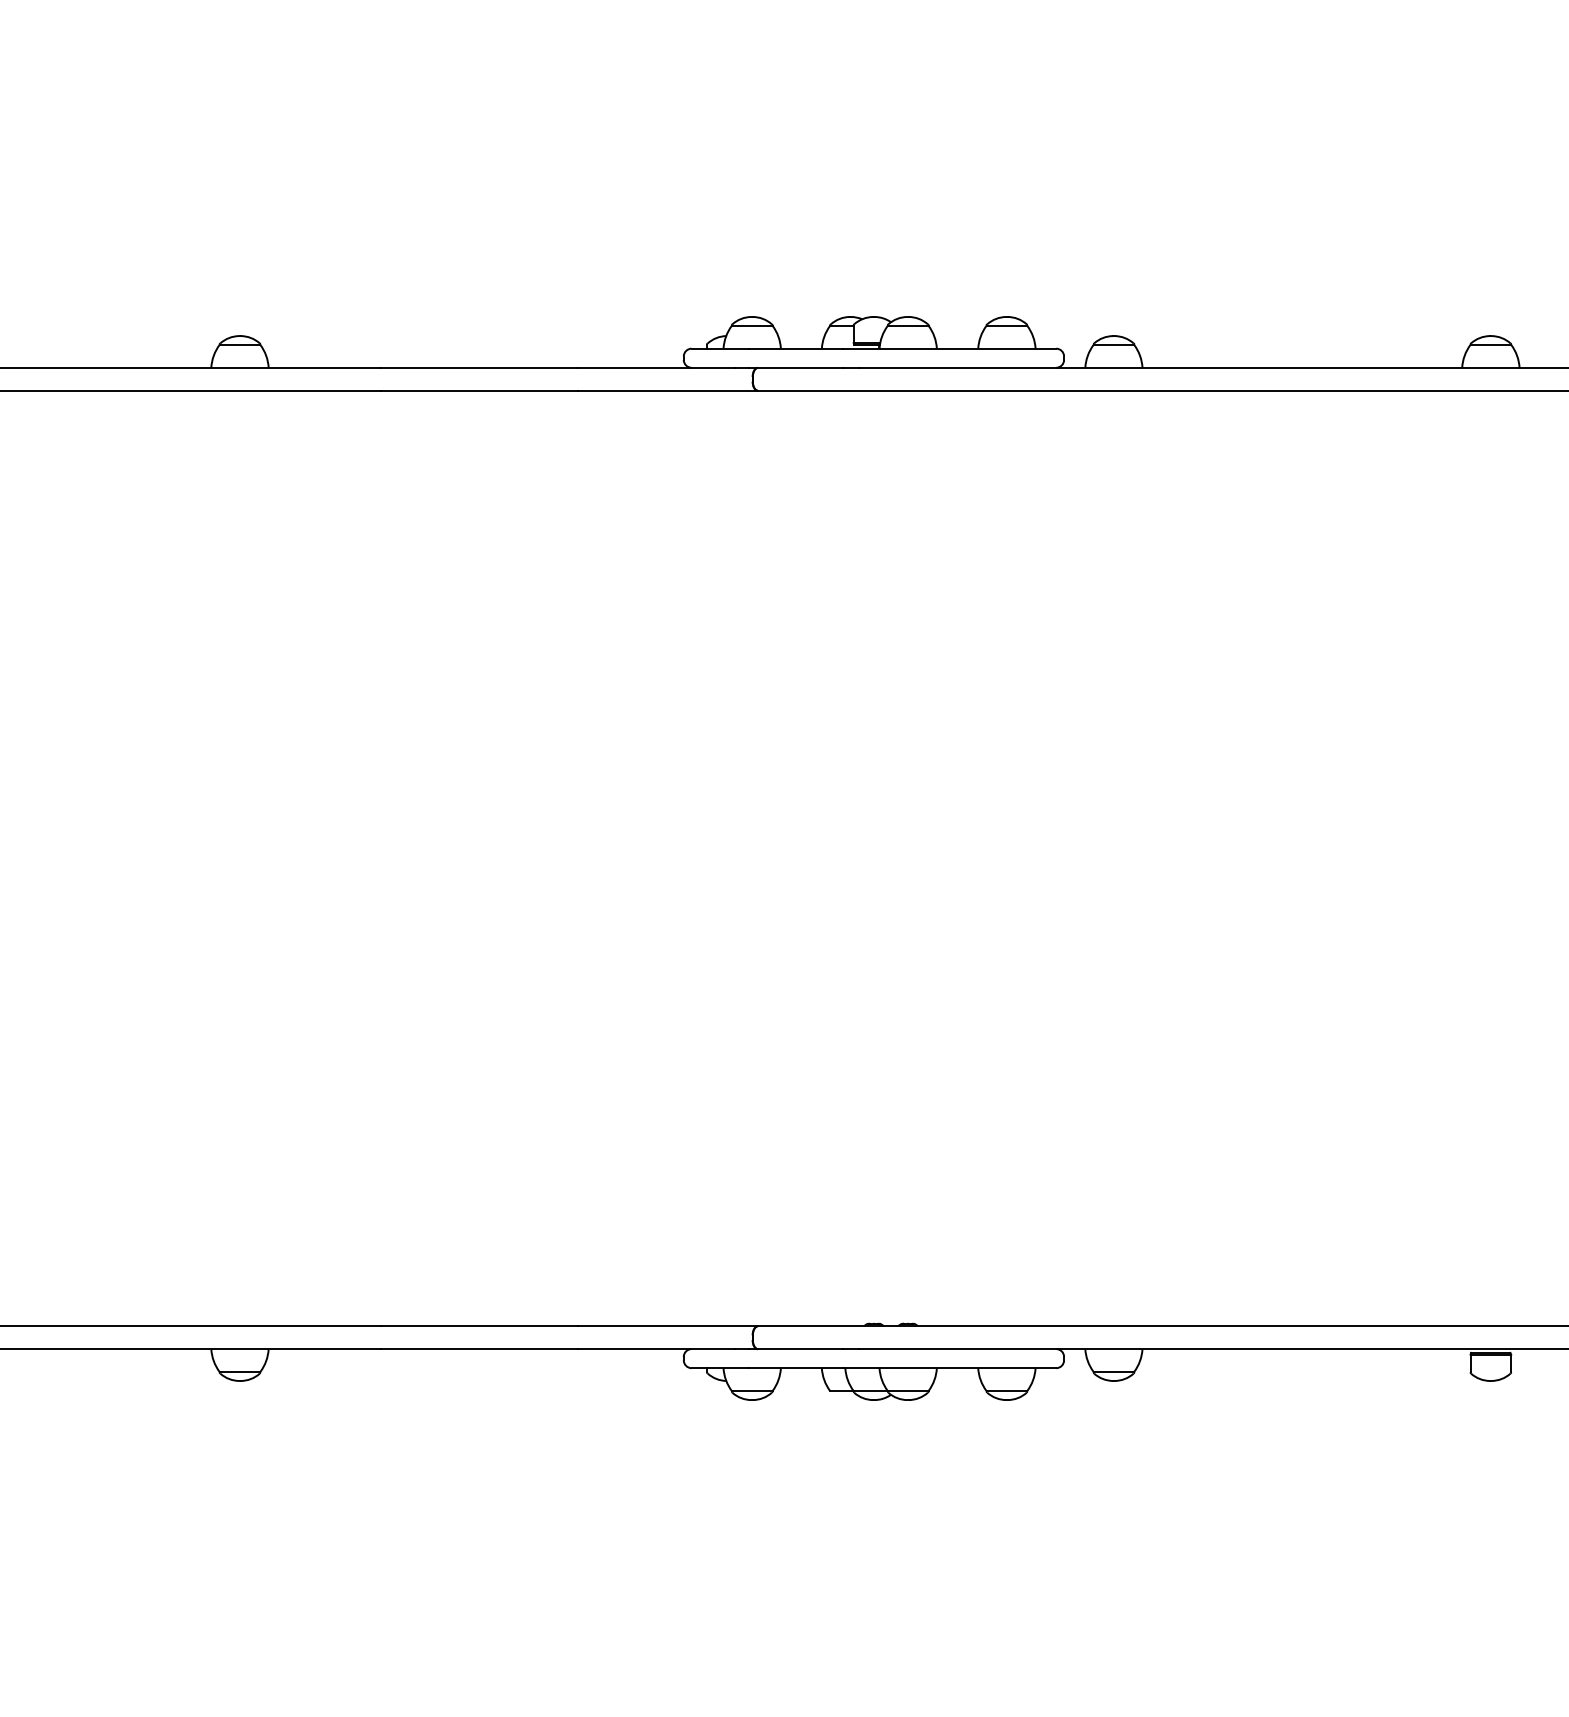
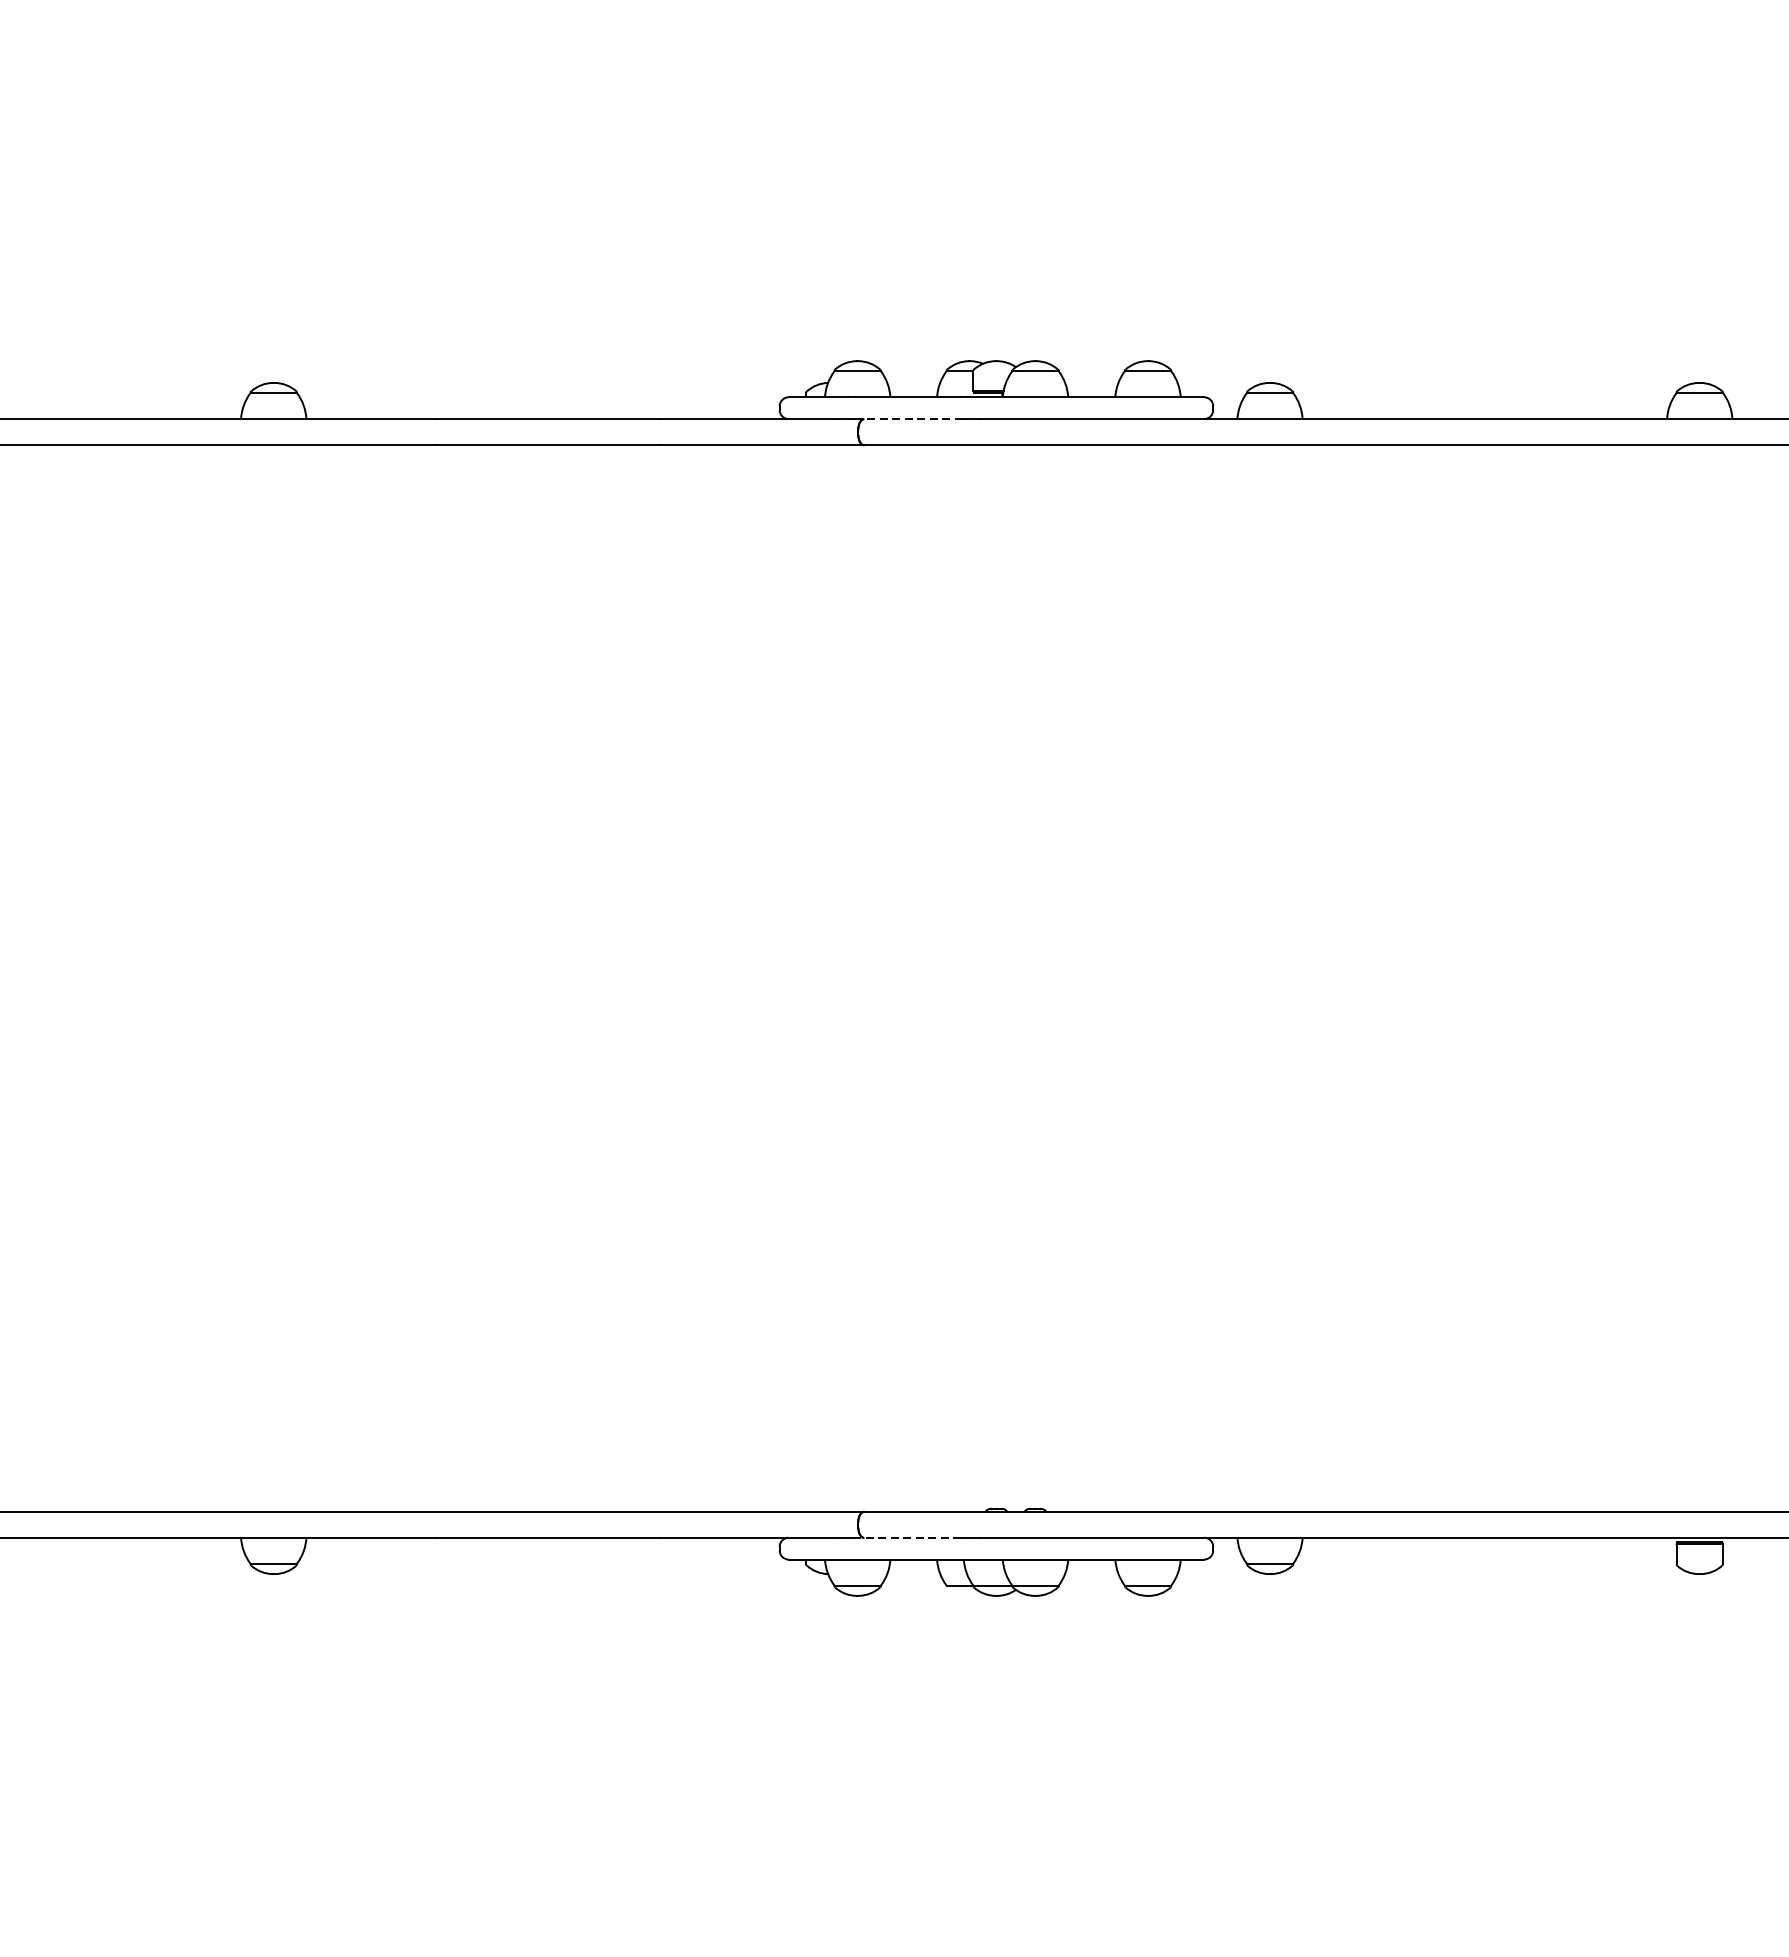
line: (796, 367) -> (908, 418), solid -> dashed
line: (796, 1349) -> (908, 1538), solid -> dashed

